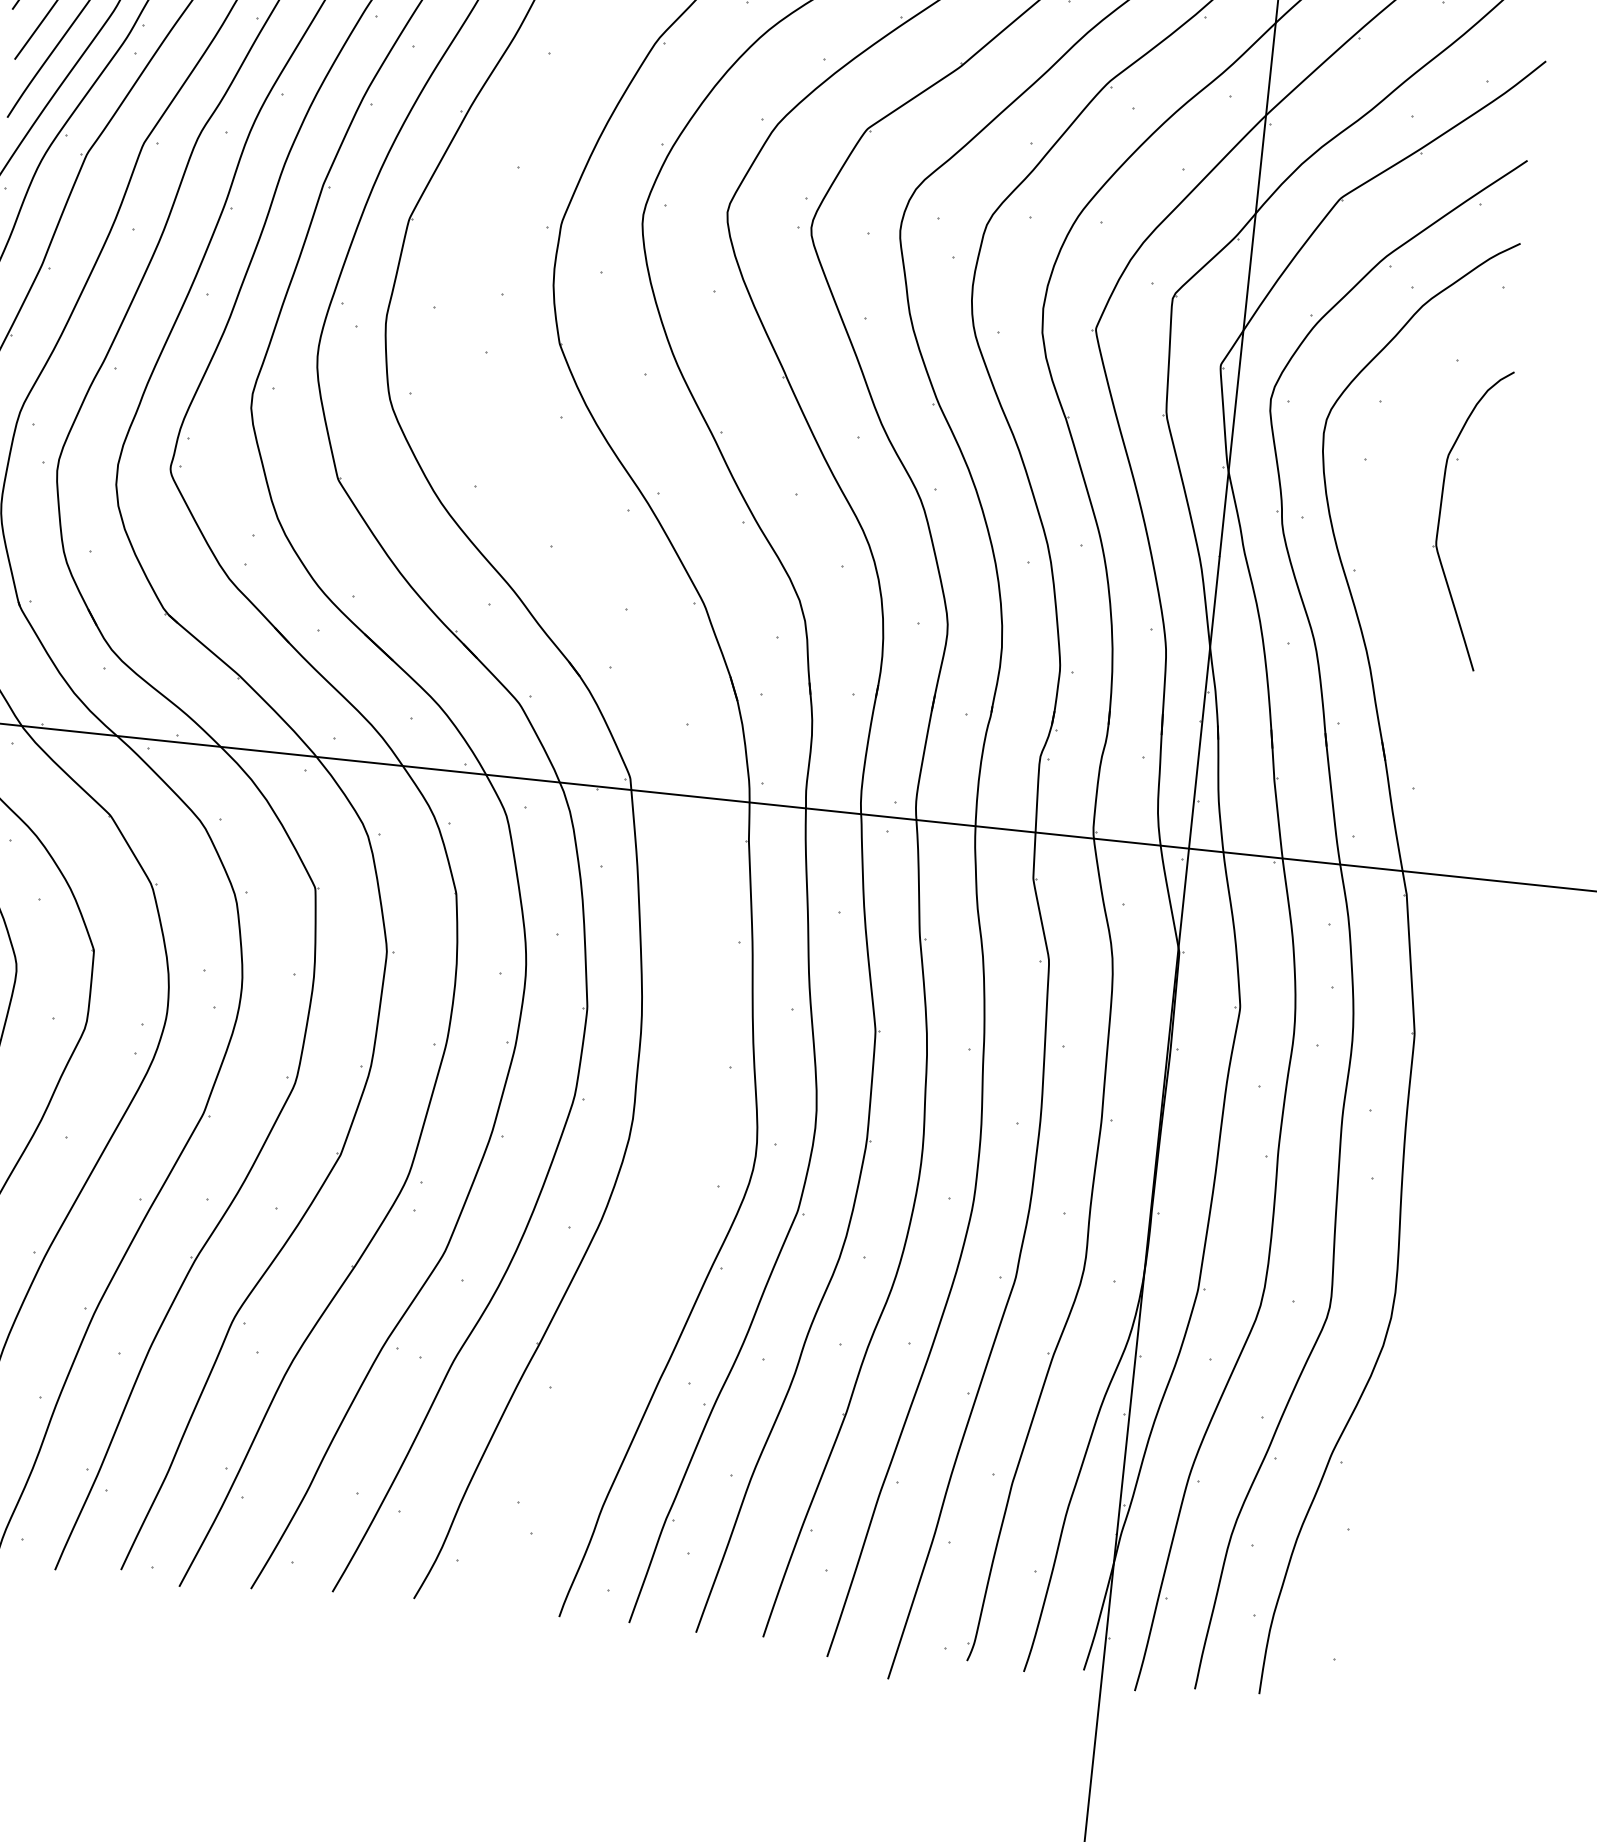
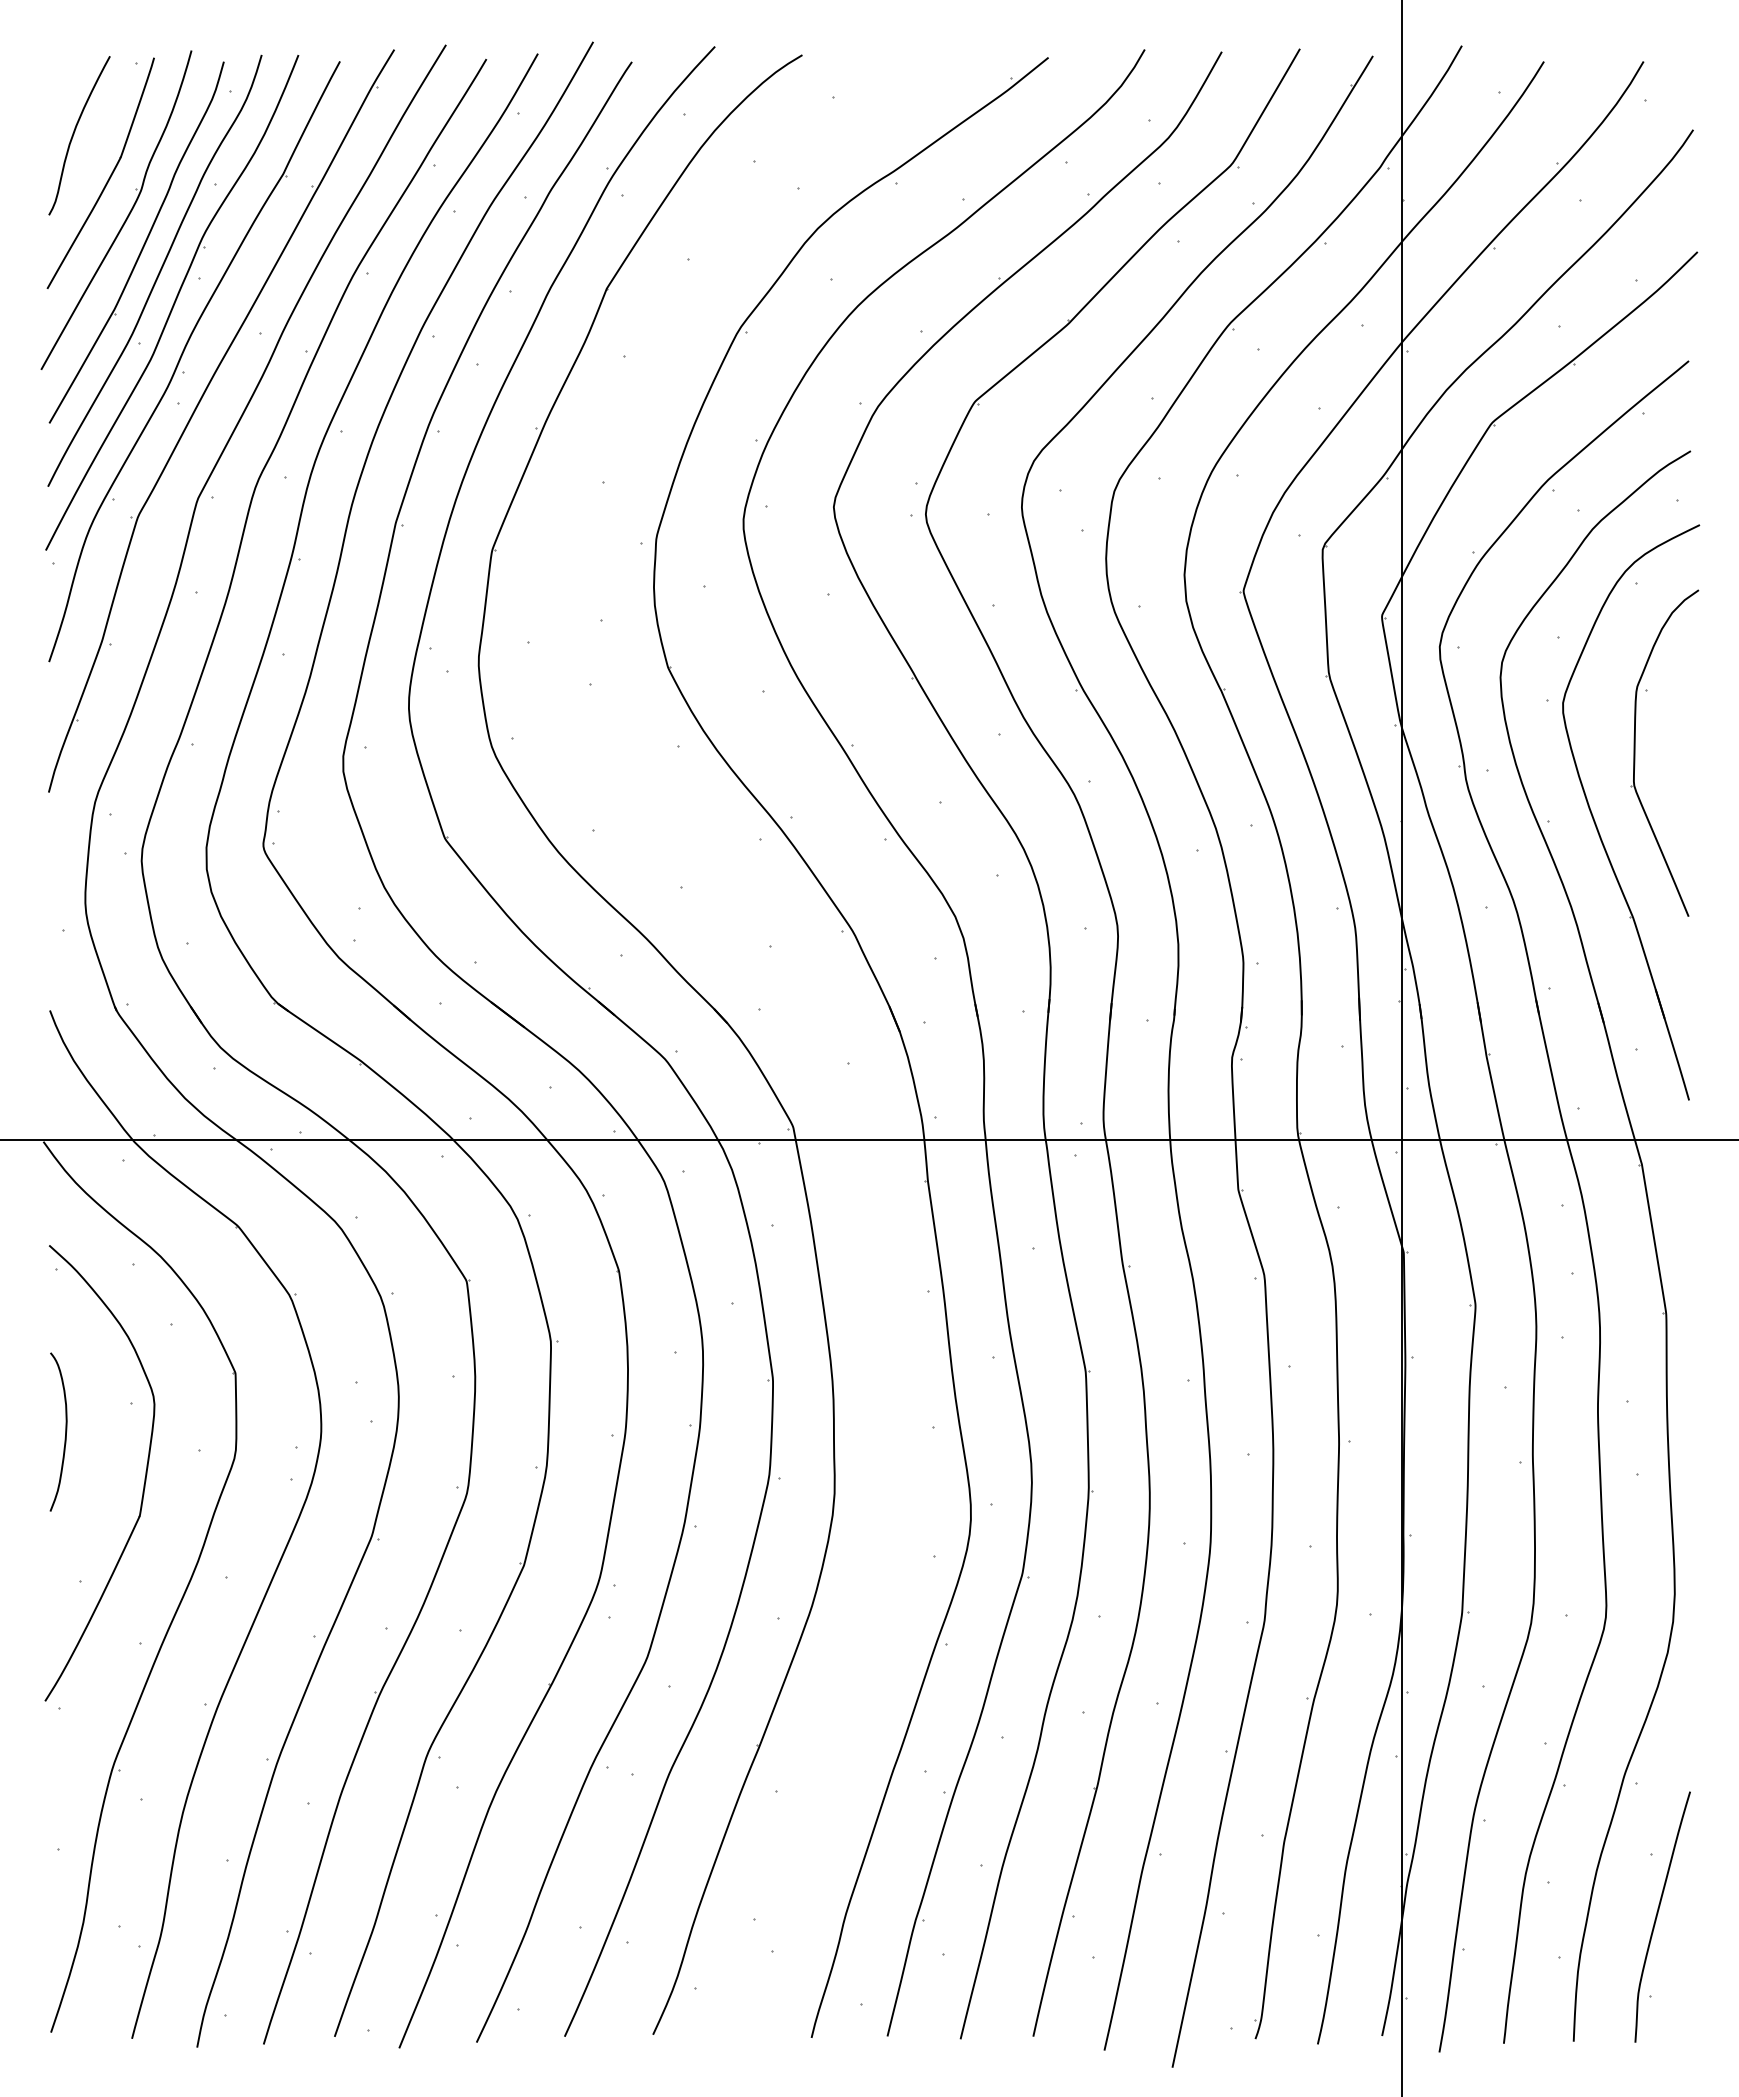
part: (1397, 576) -> (1596, 823), added
curve: (1349, 1584) -> (1658, 1913), added

